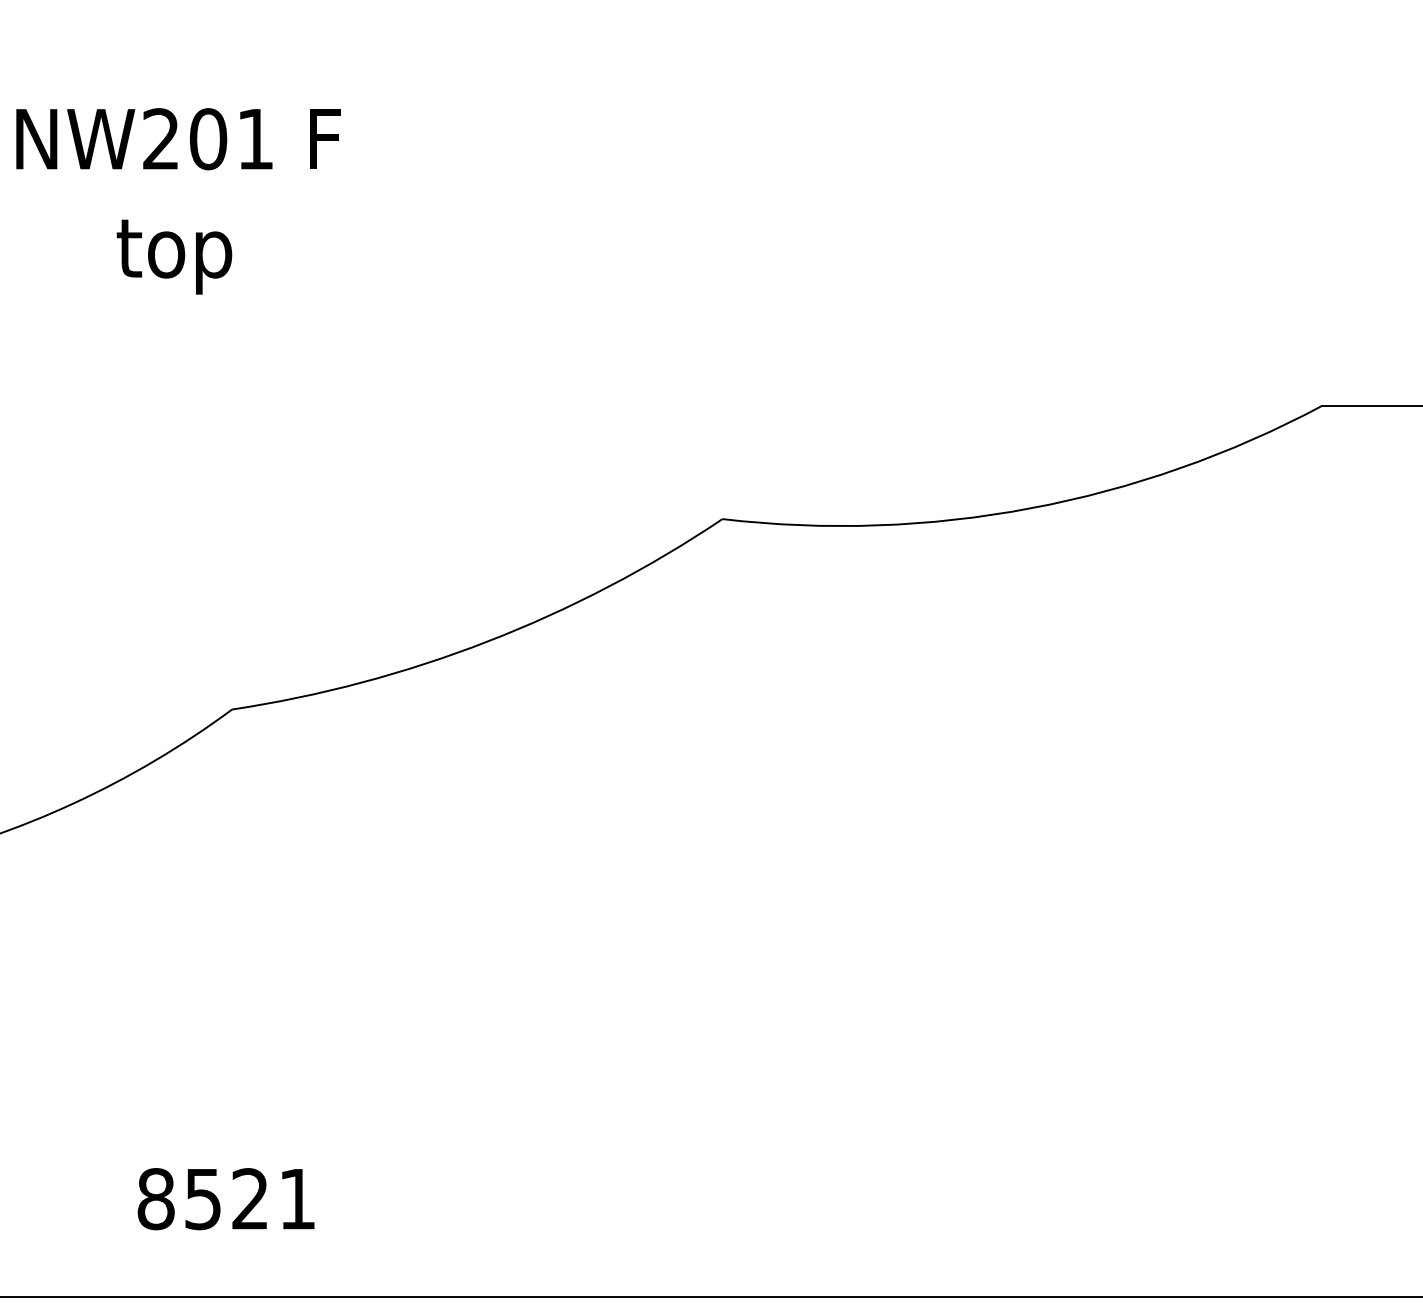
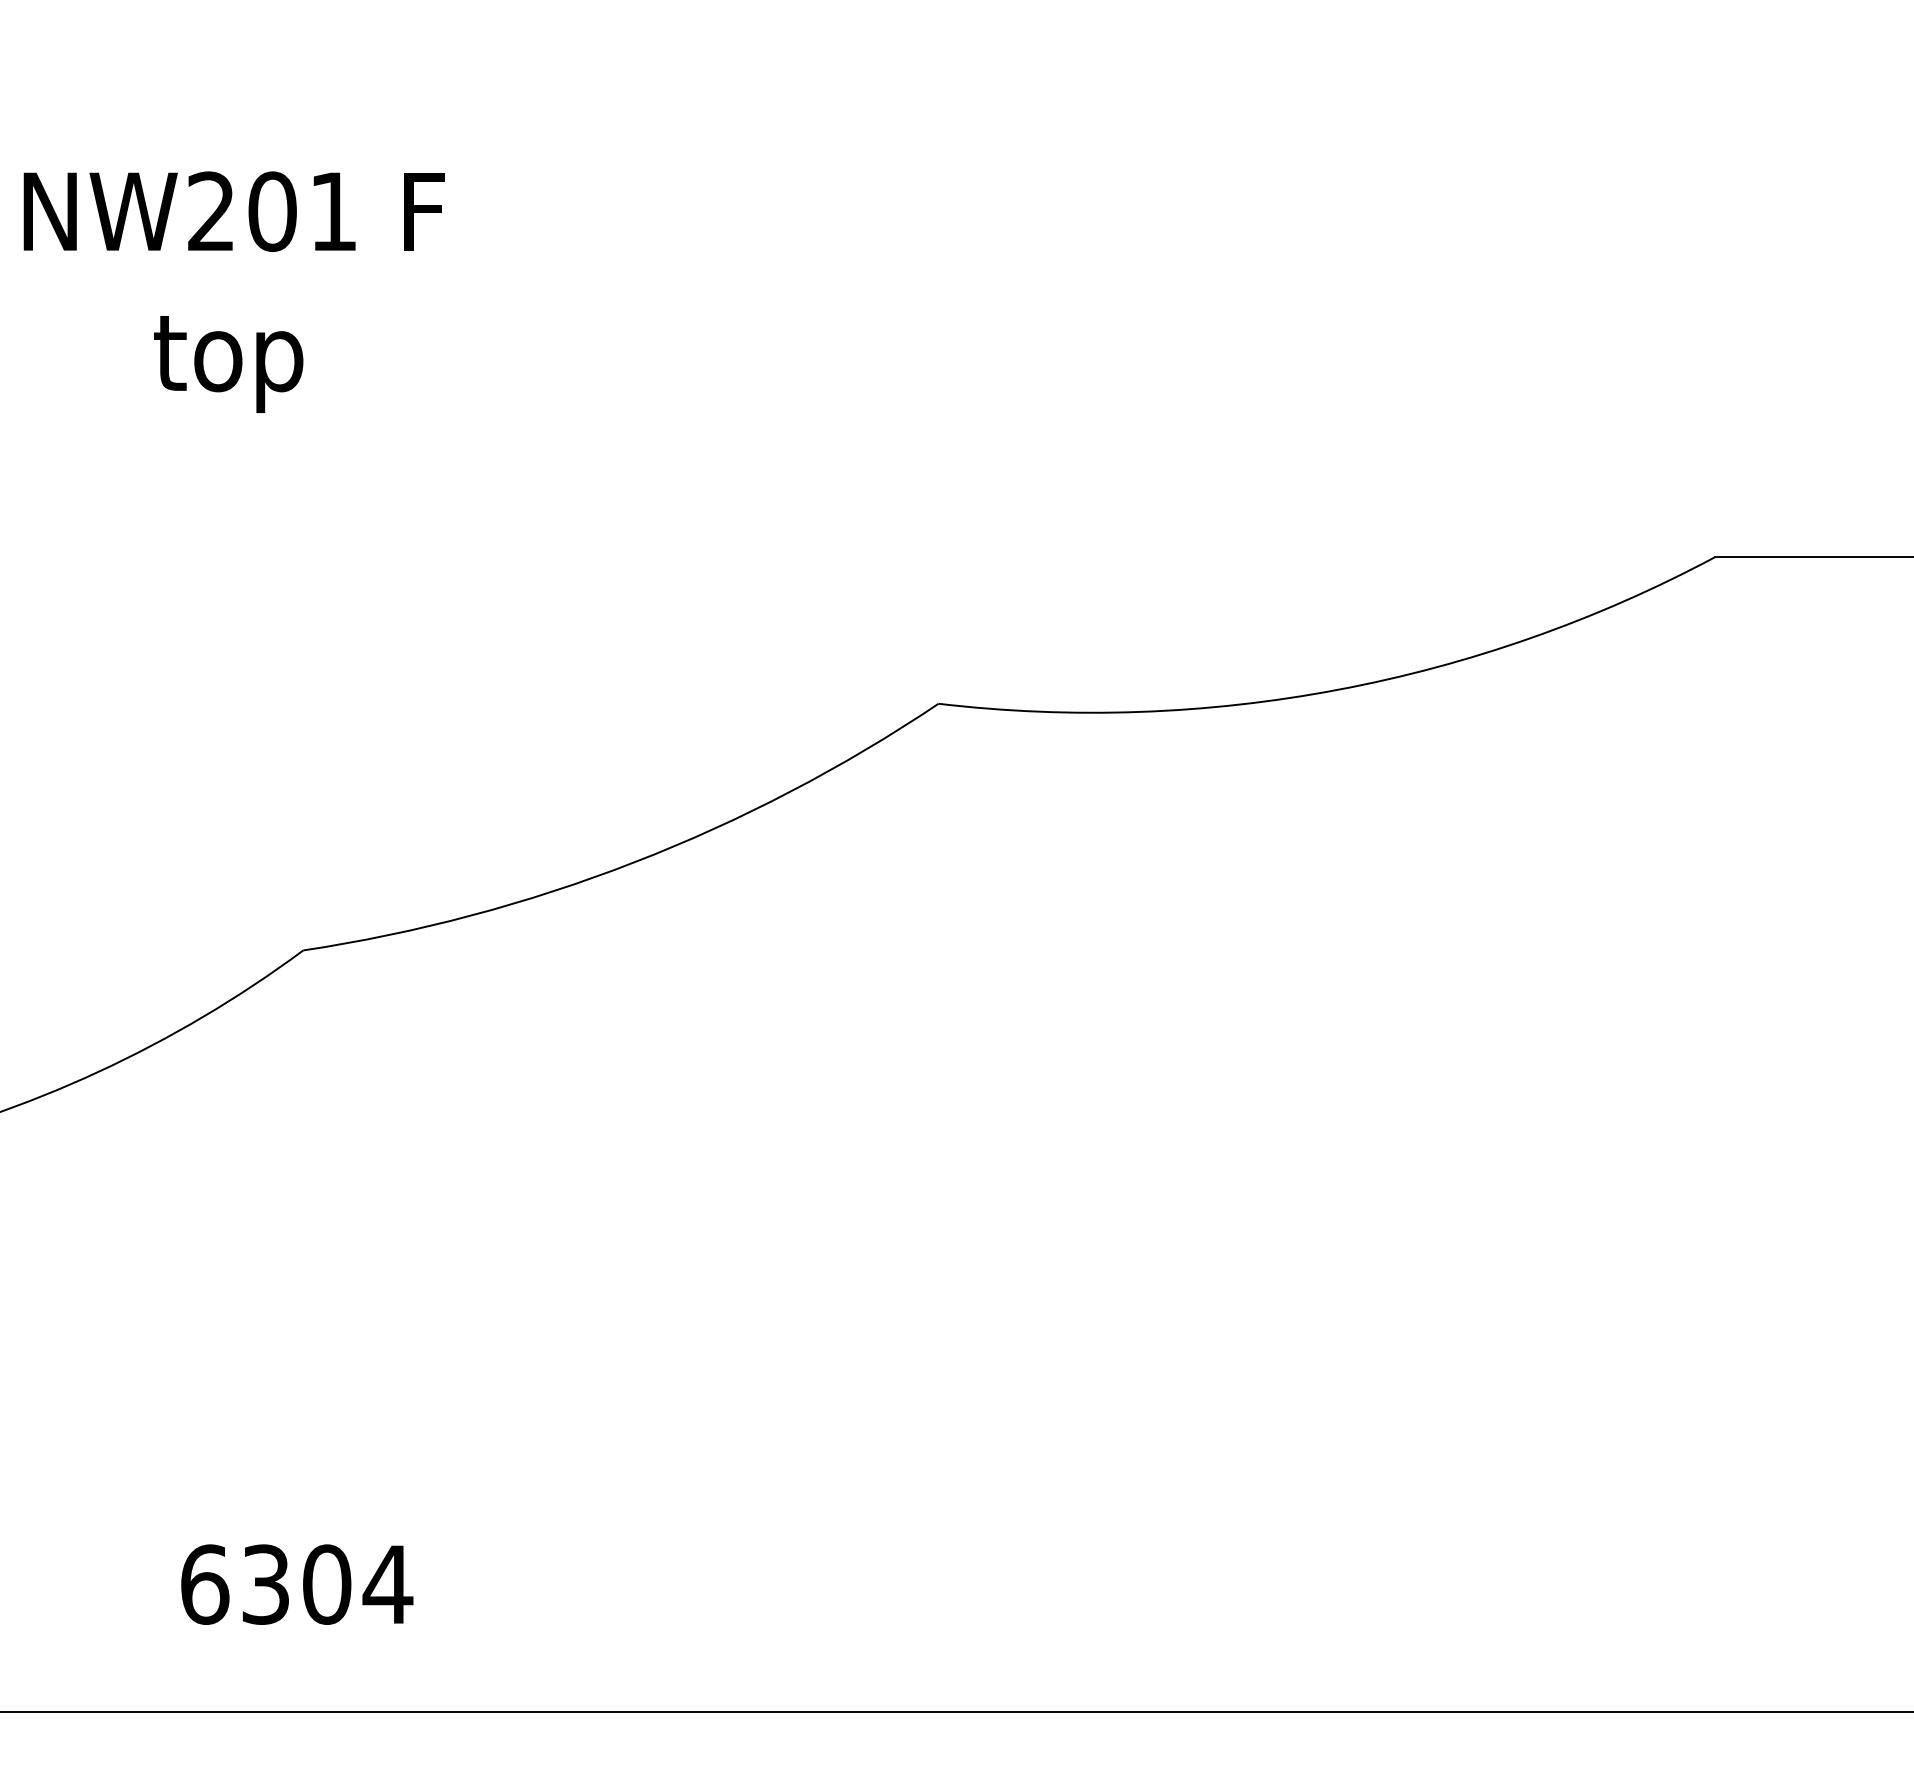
text: (227, 1199) -> (297, 1584), 8521 -> 6304

